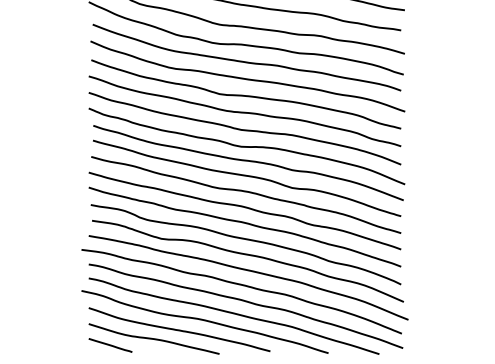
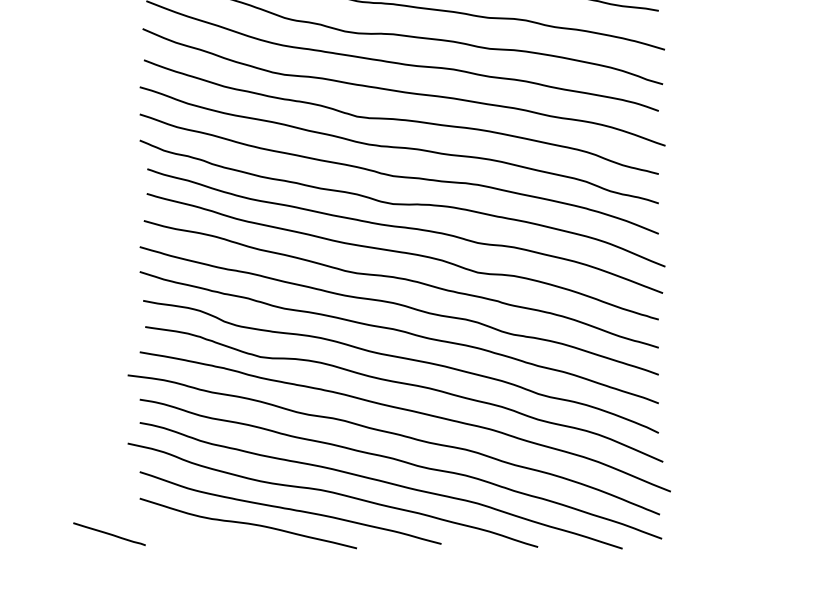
line: (110, 345) -> (109, 534), moved

